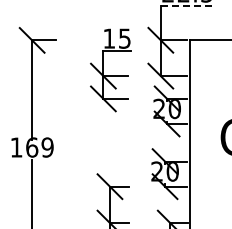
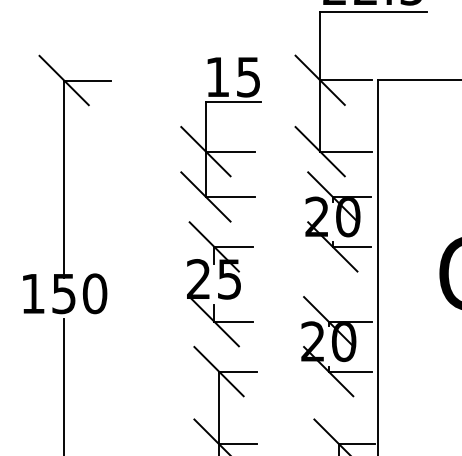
line: (187, 6) -> (373, 13), dashed -> solid
part: (110, 142) -> (220, 283), added
text: (39, 147) -> (78, 293), 169 -> 150

